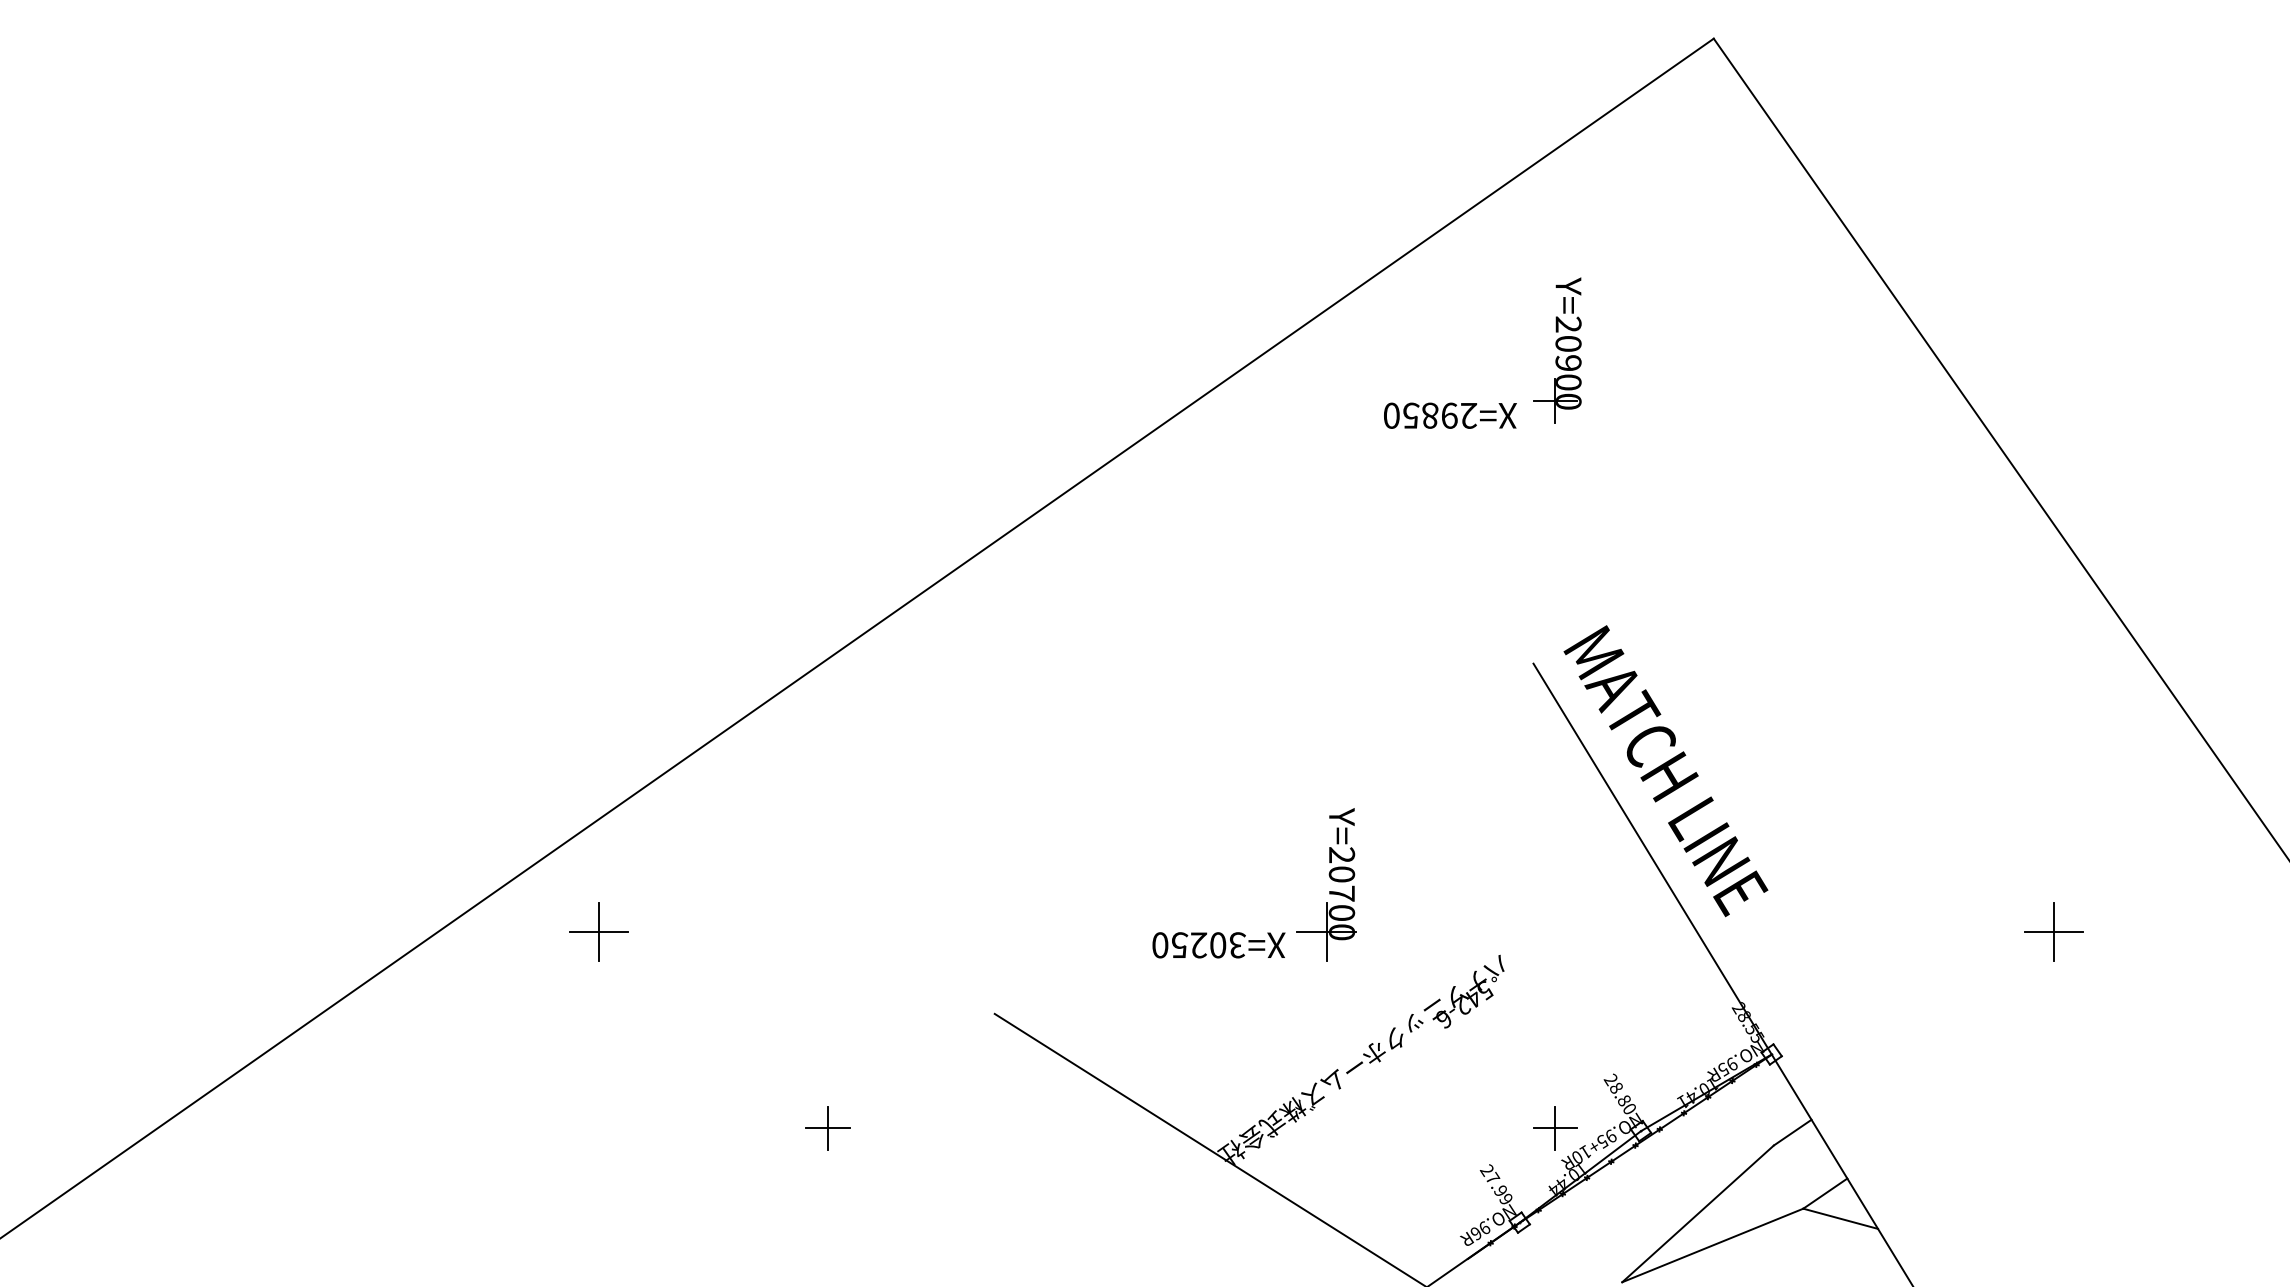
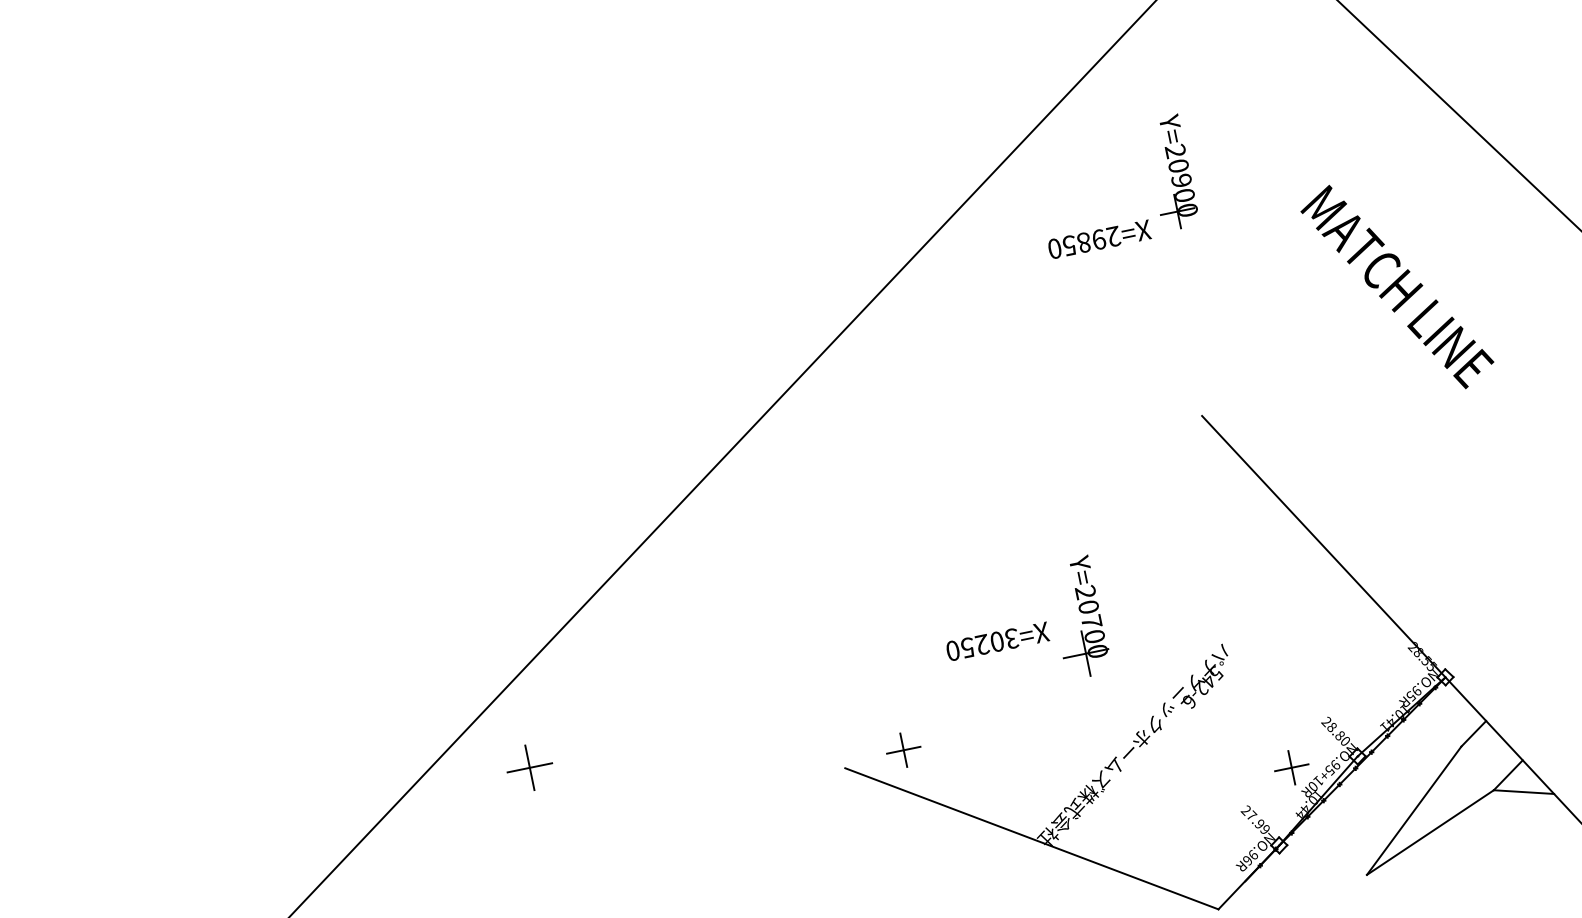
text: (1665, 771) -> (1397, 287), moved
text: (1218, 945) -> (997, 641), moved
part: (827, 1128) -> (903, 750), moved

